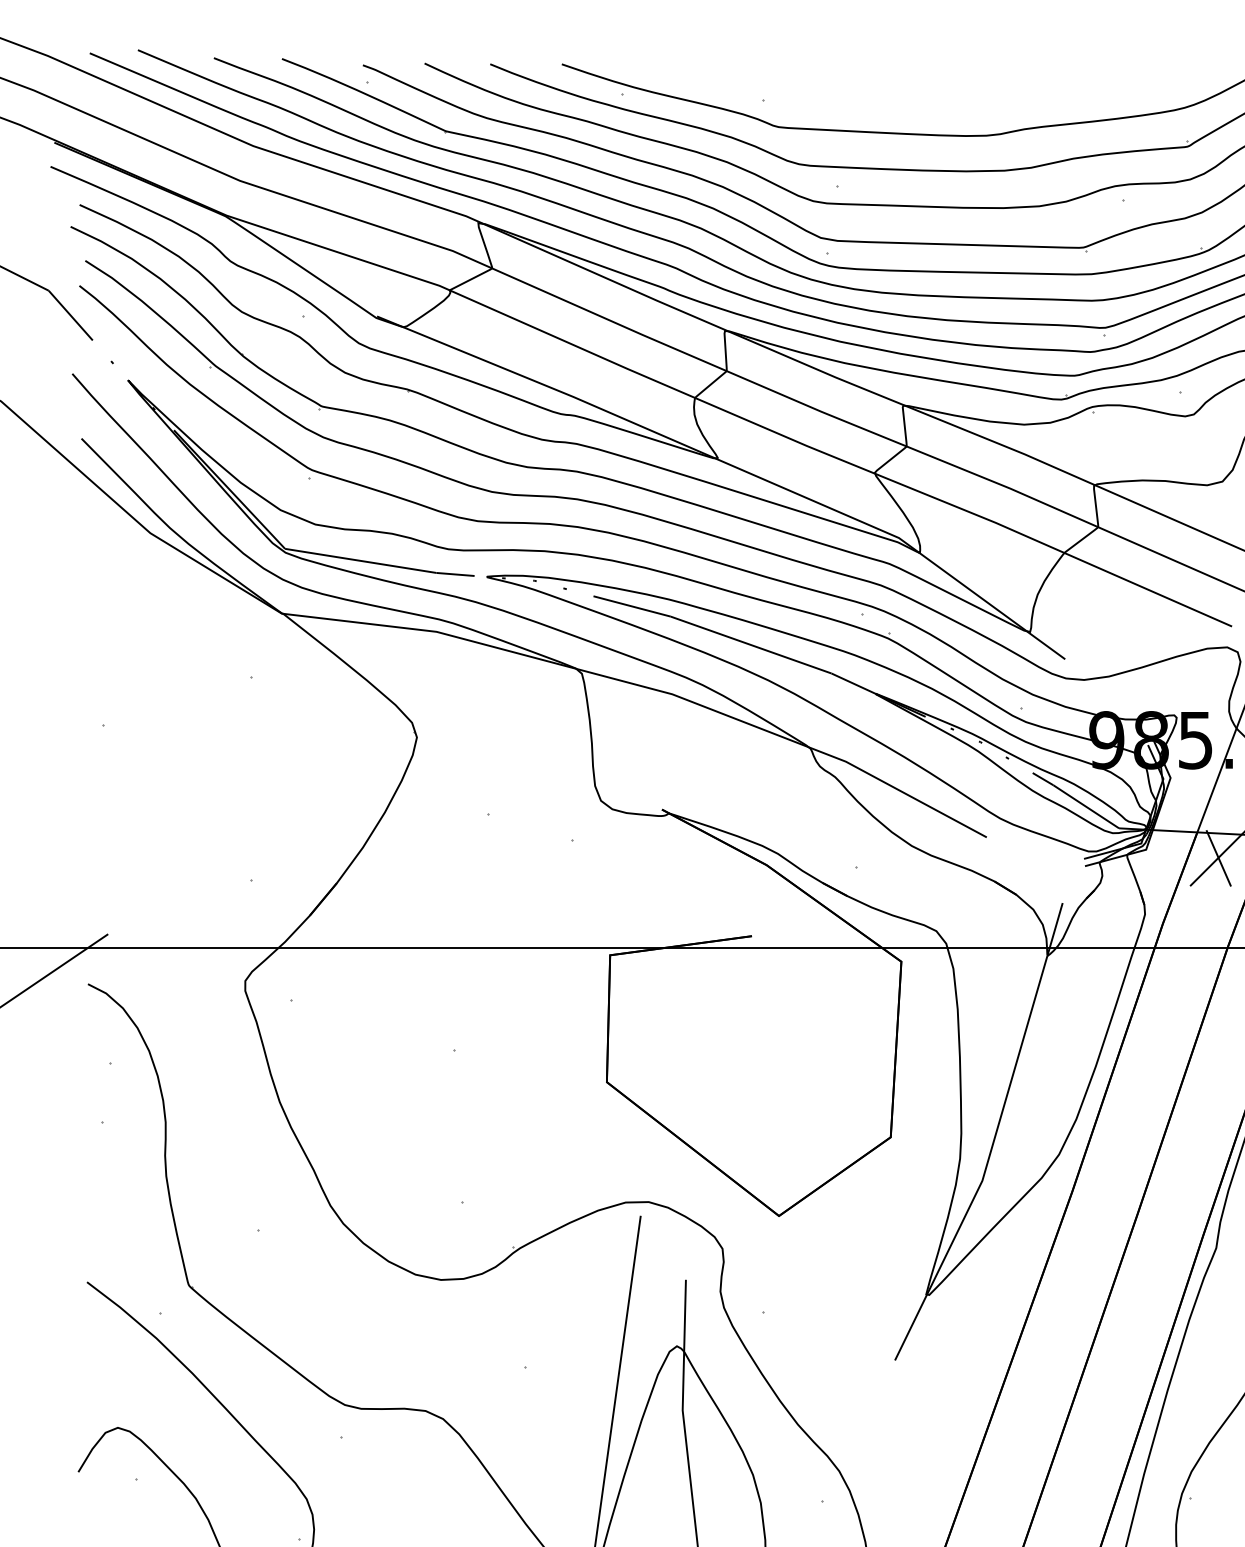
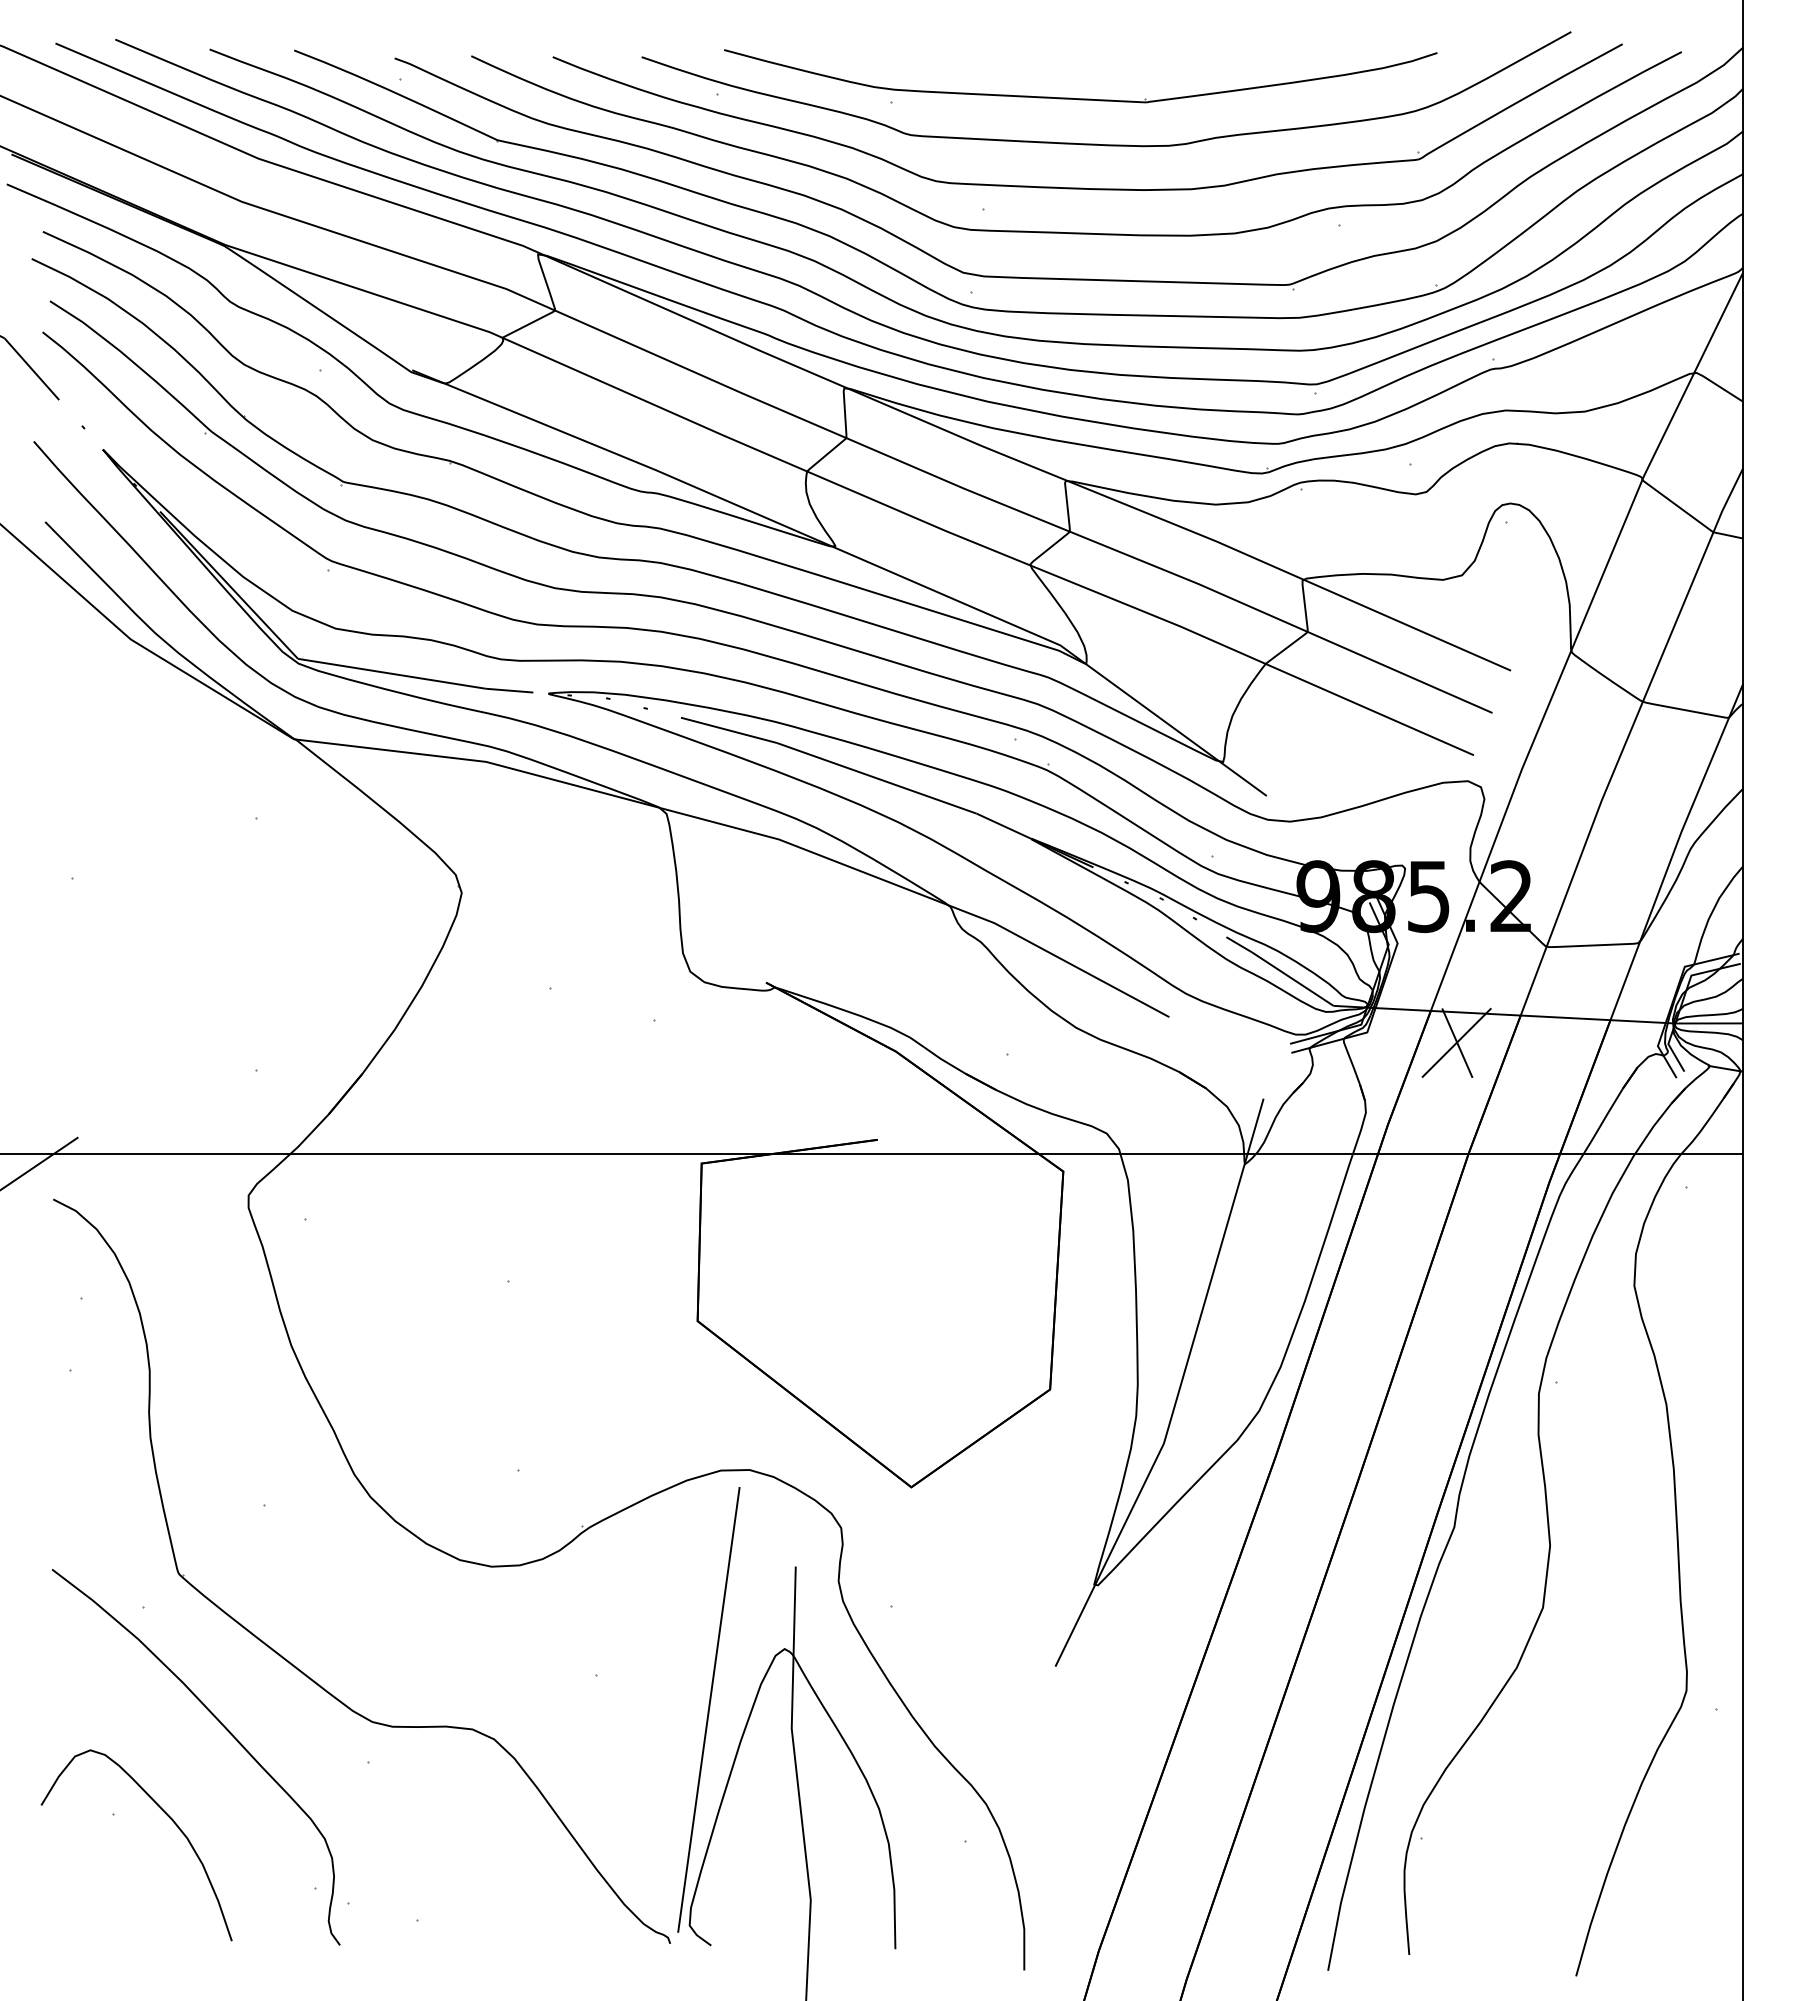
part: (915, 97) -> (1080, 98), added

